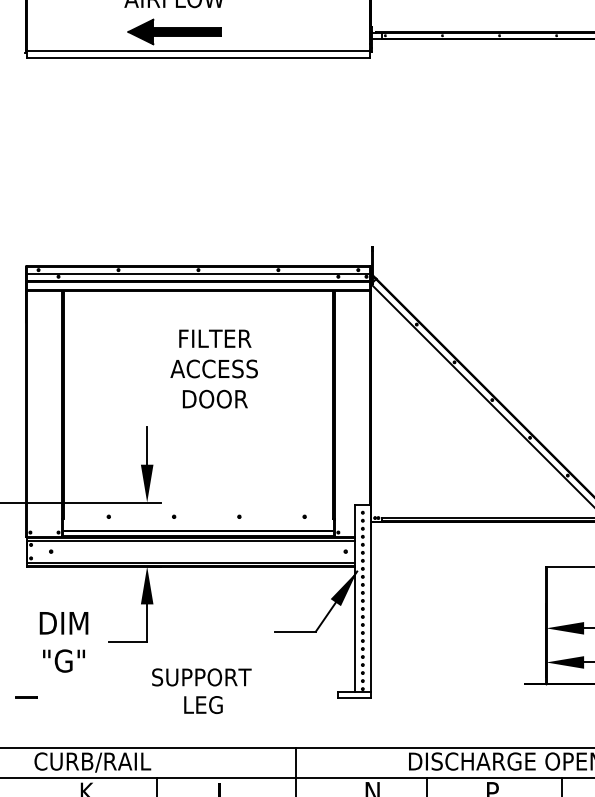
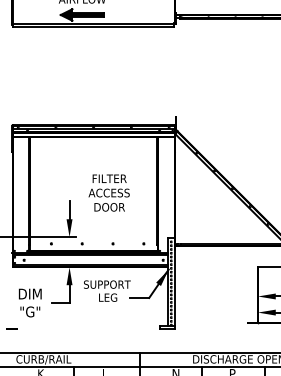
text: (212, 367) -> (108, 192), moved
text: (202, 689) -> (107, 290), moved

